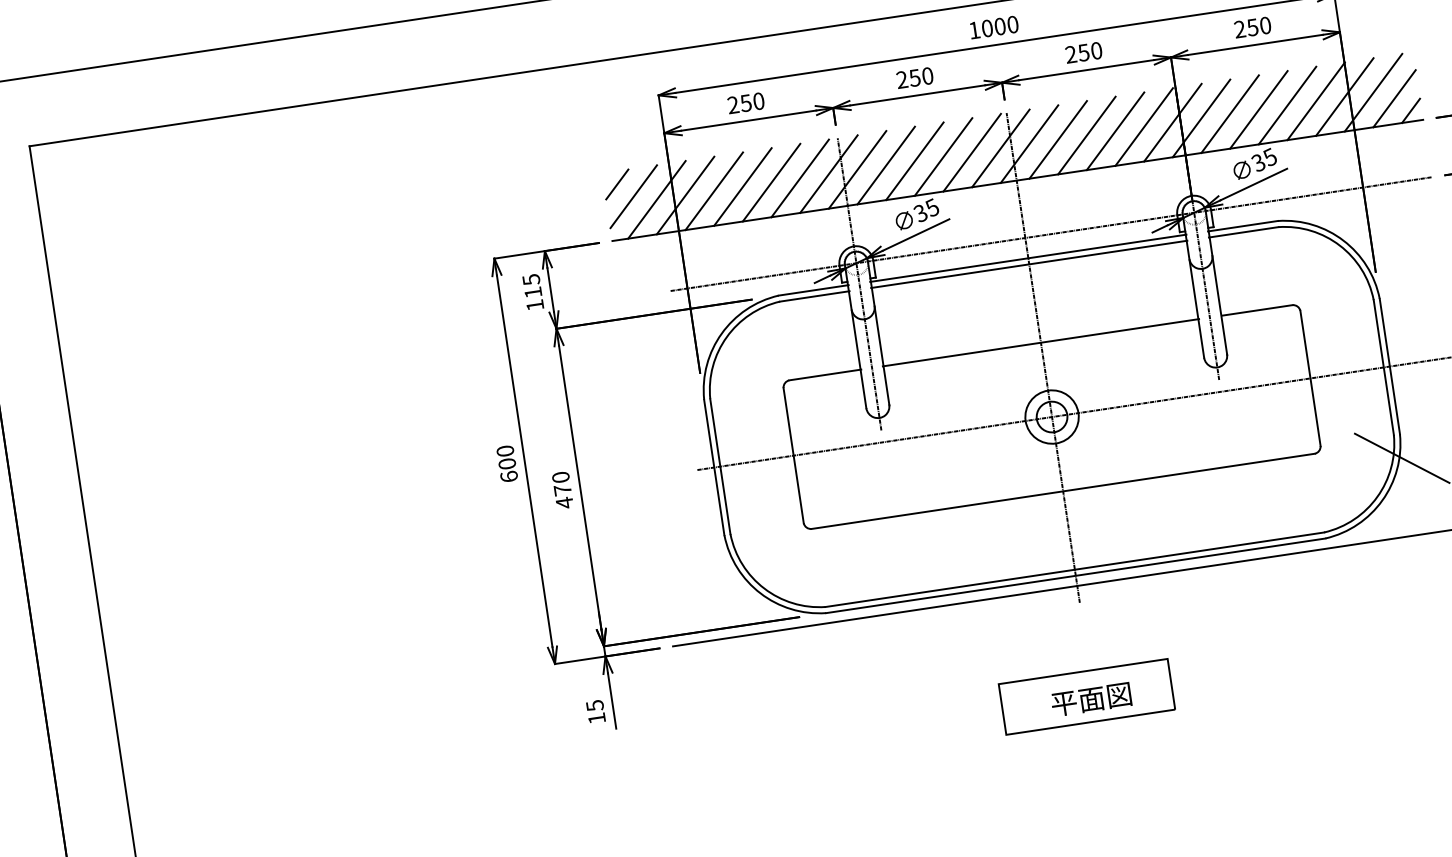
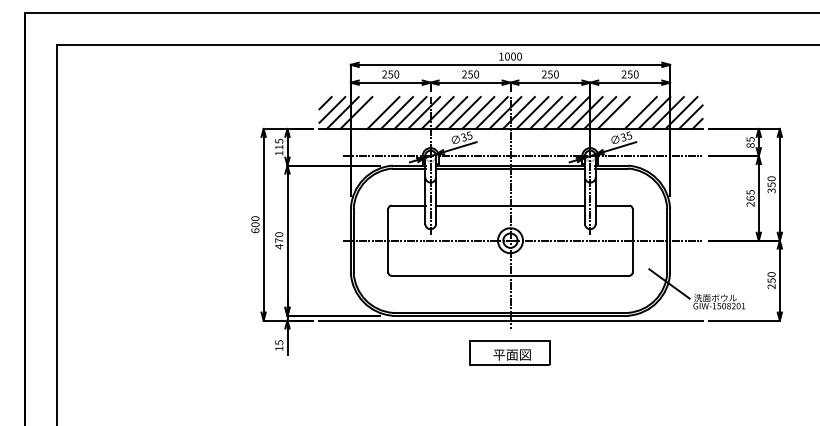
line: (1259, 108) -> (627, 112), removed
line: (713, 190) -> (369, 112), removed
part: (1084, 695) -> (509, 352), moved

